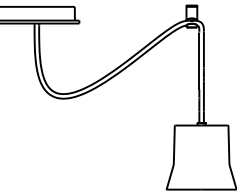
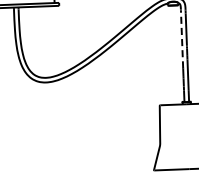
line: (199, 61) -> (182, 39), solid -> dashed

